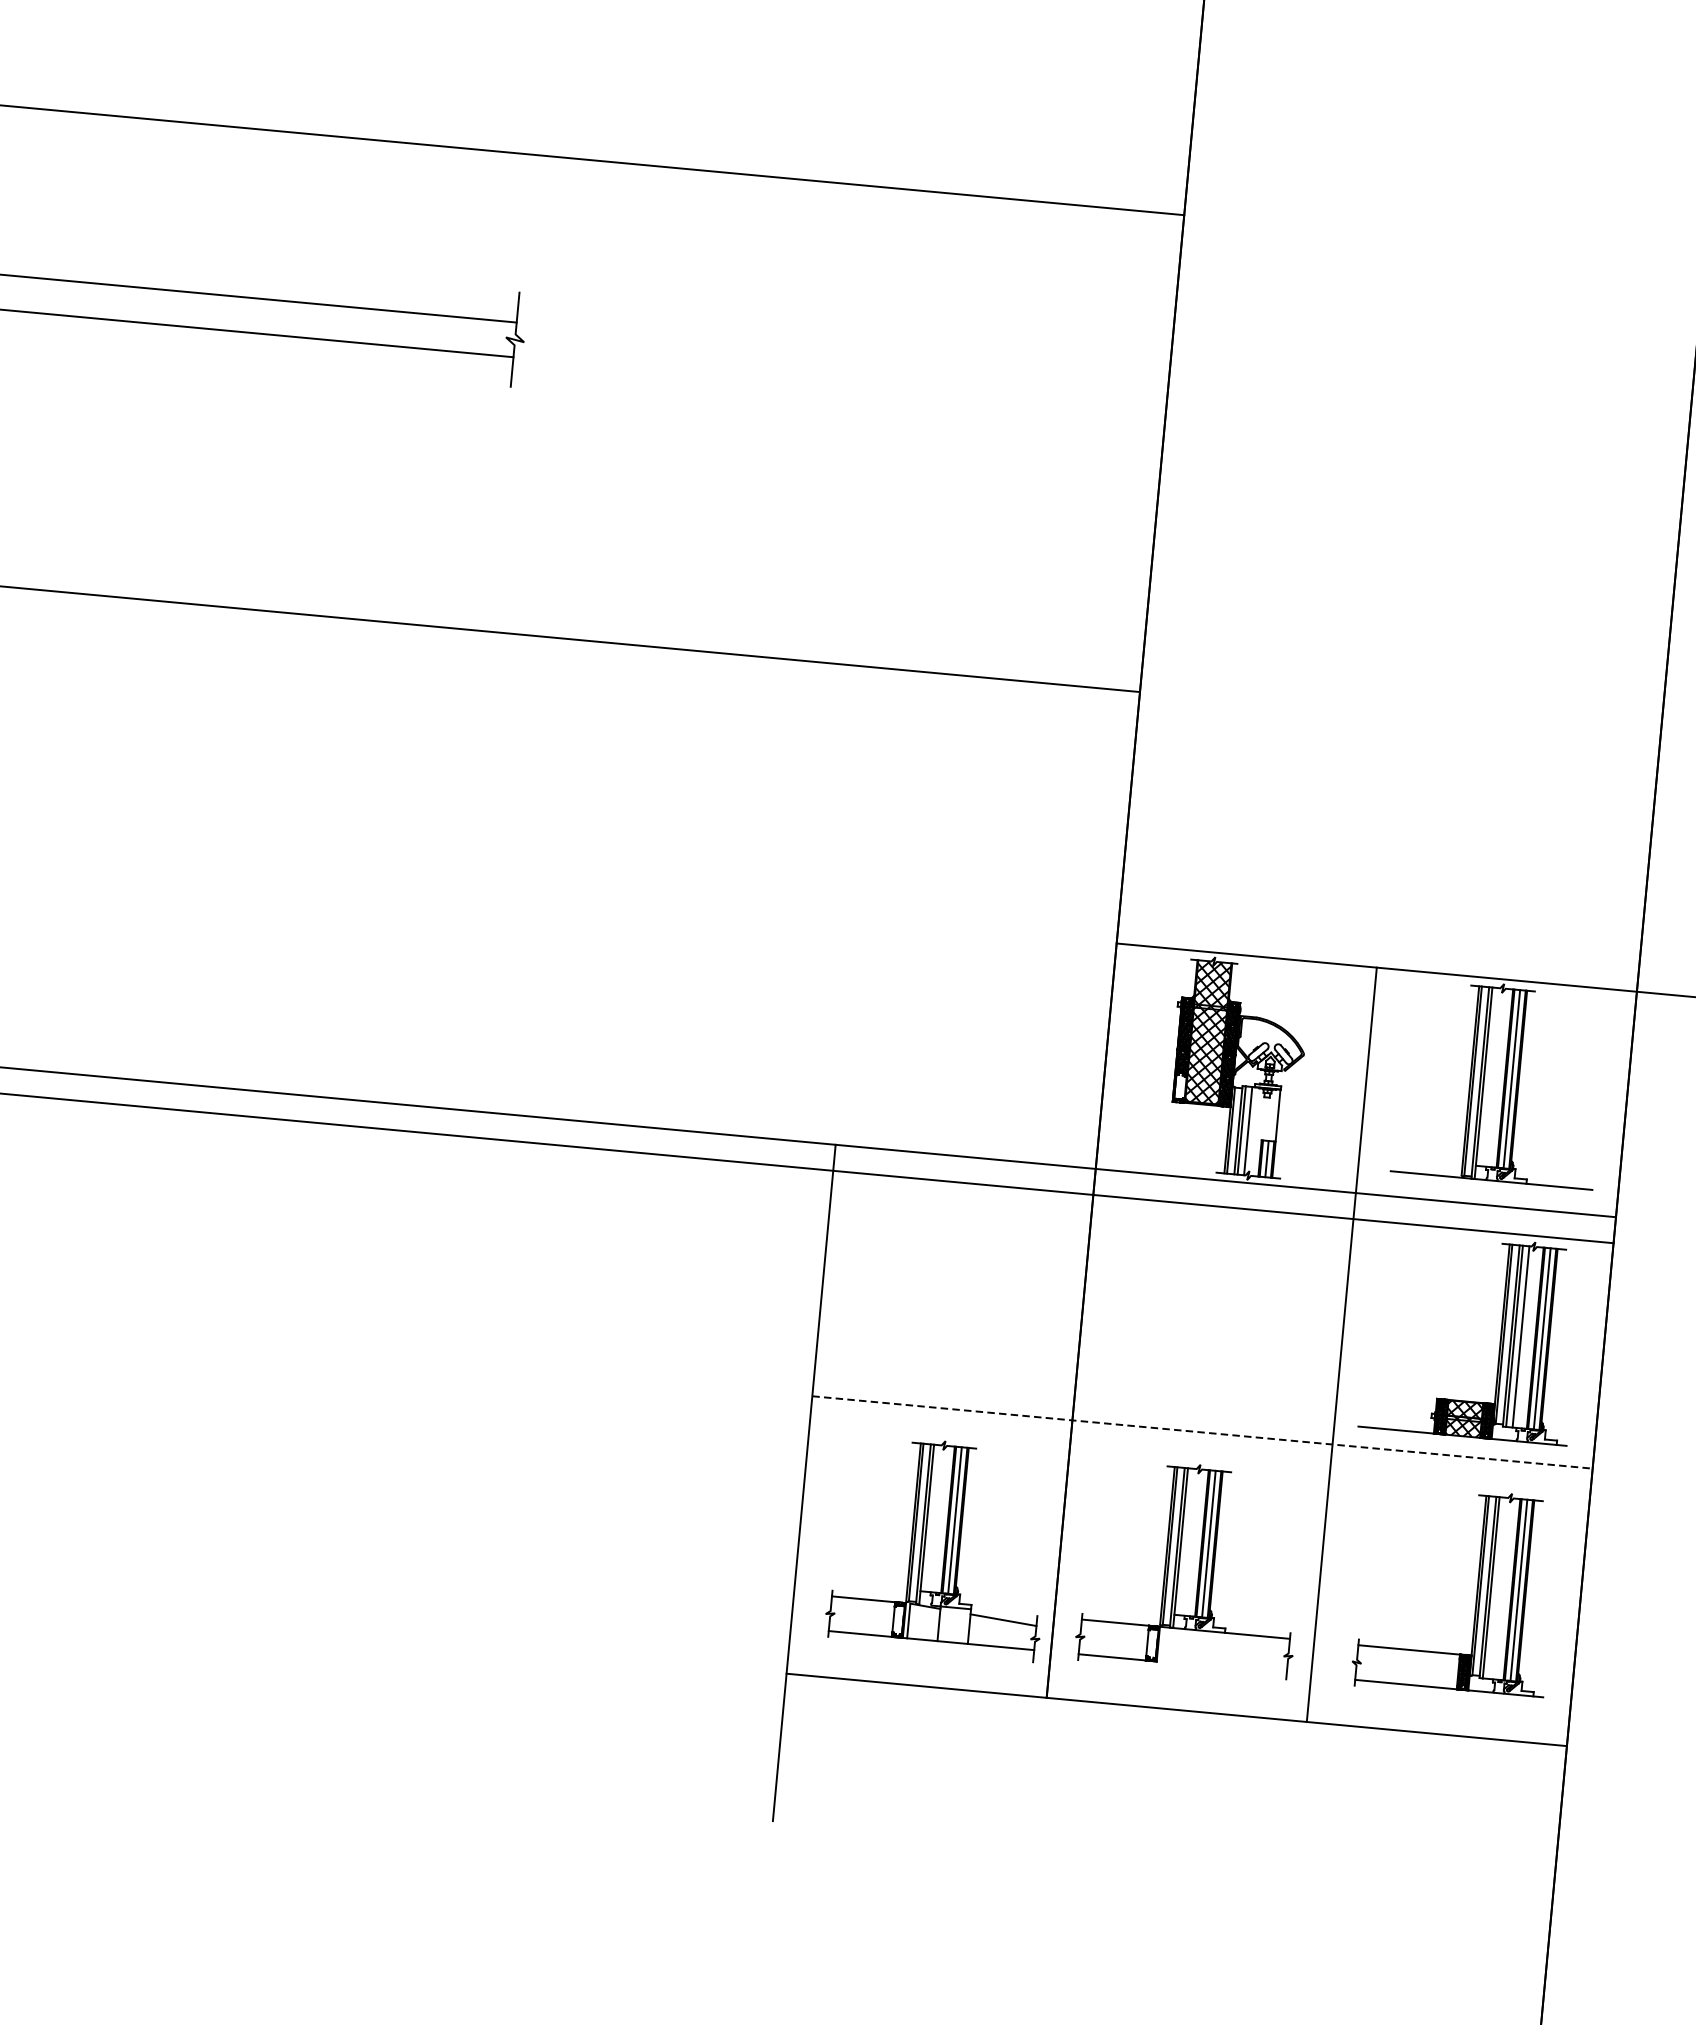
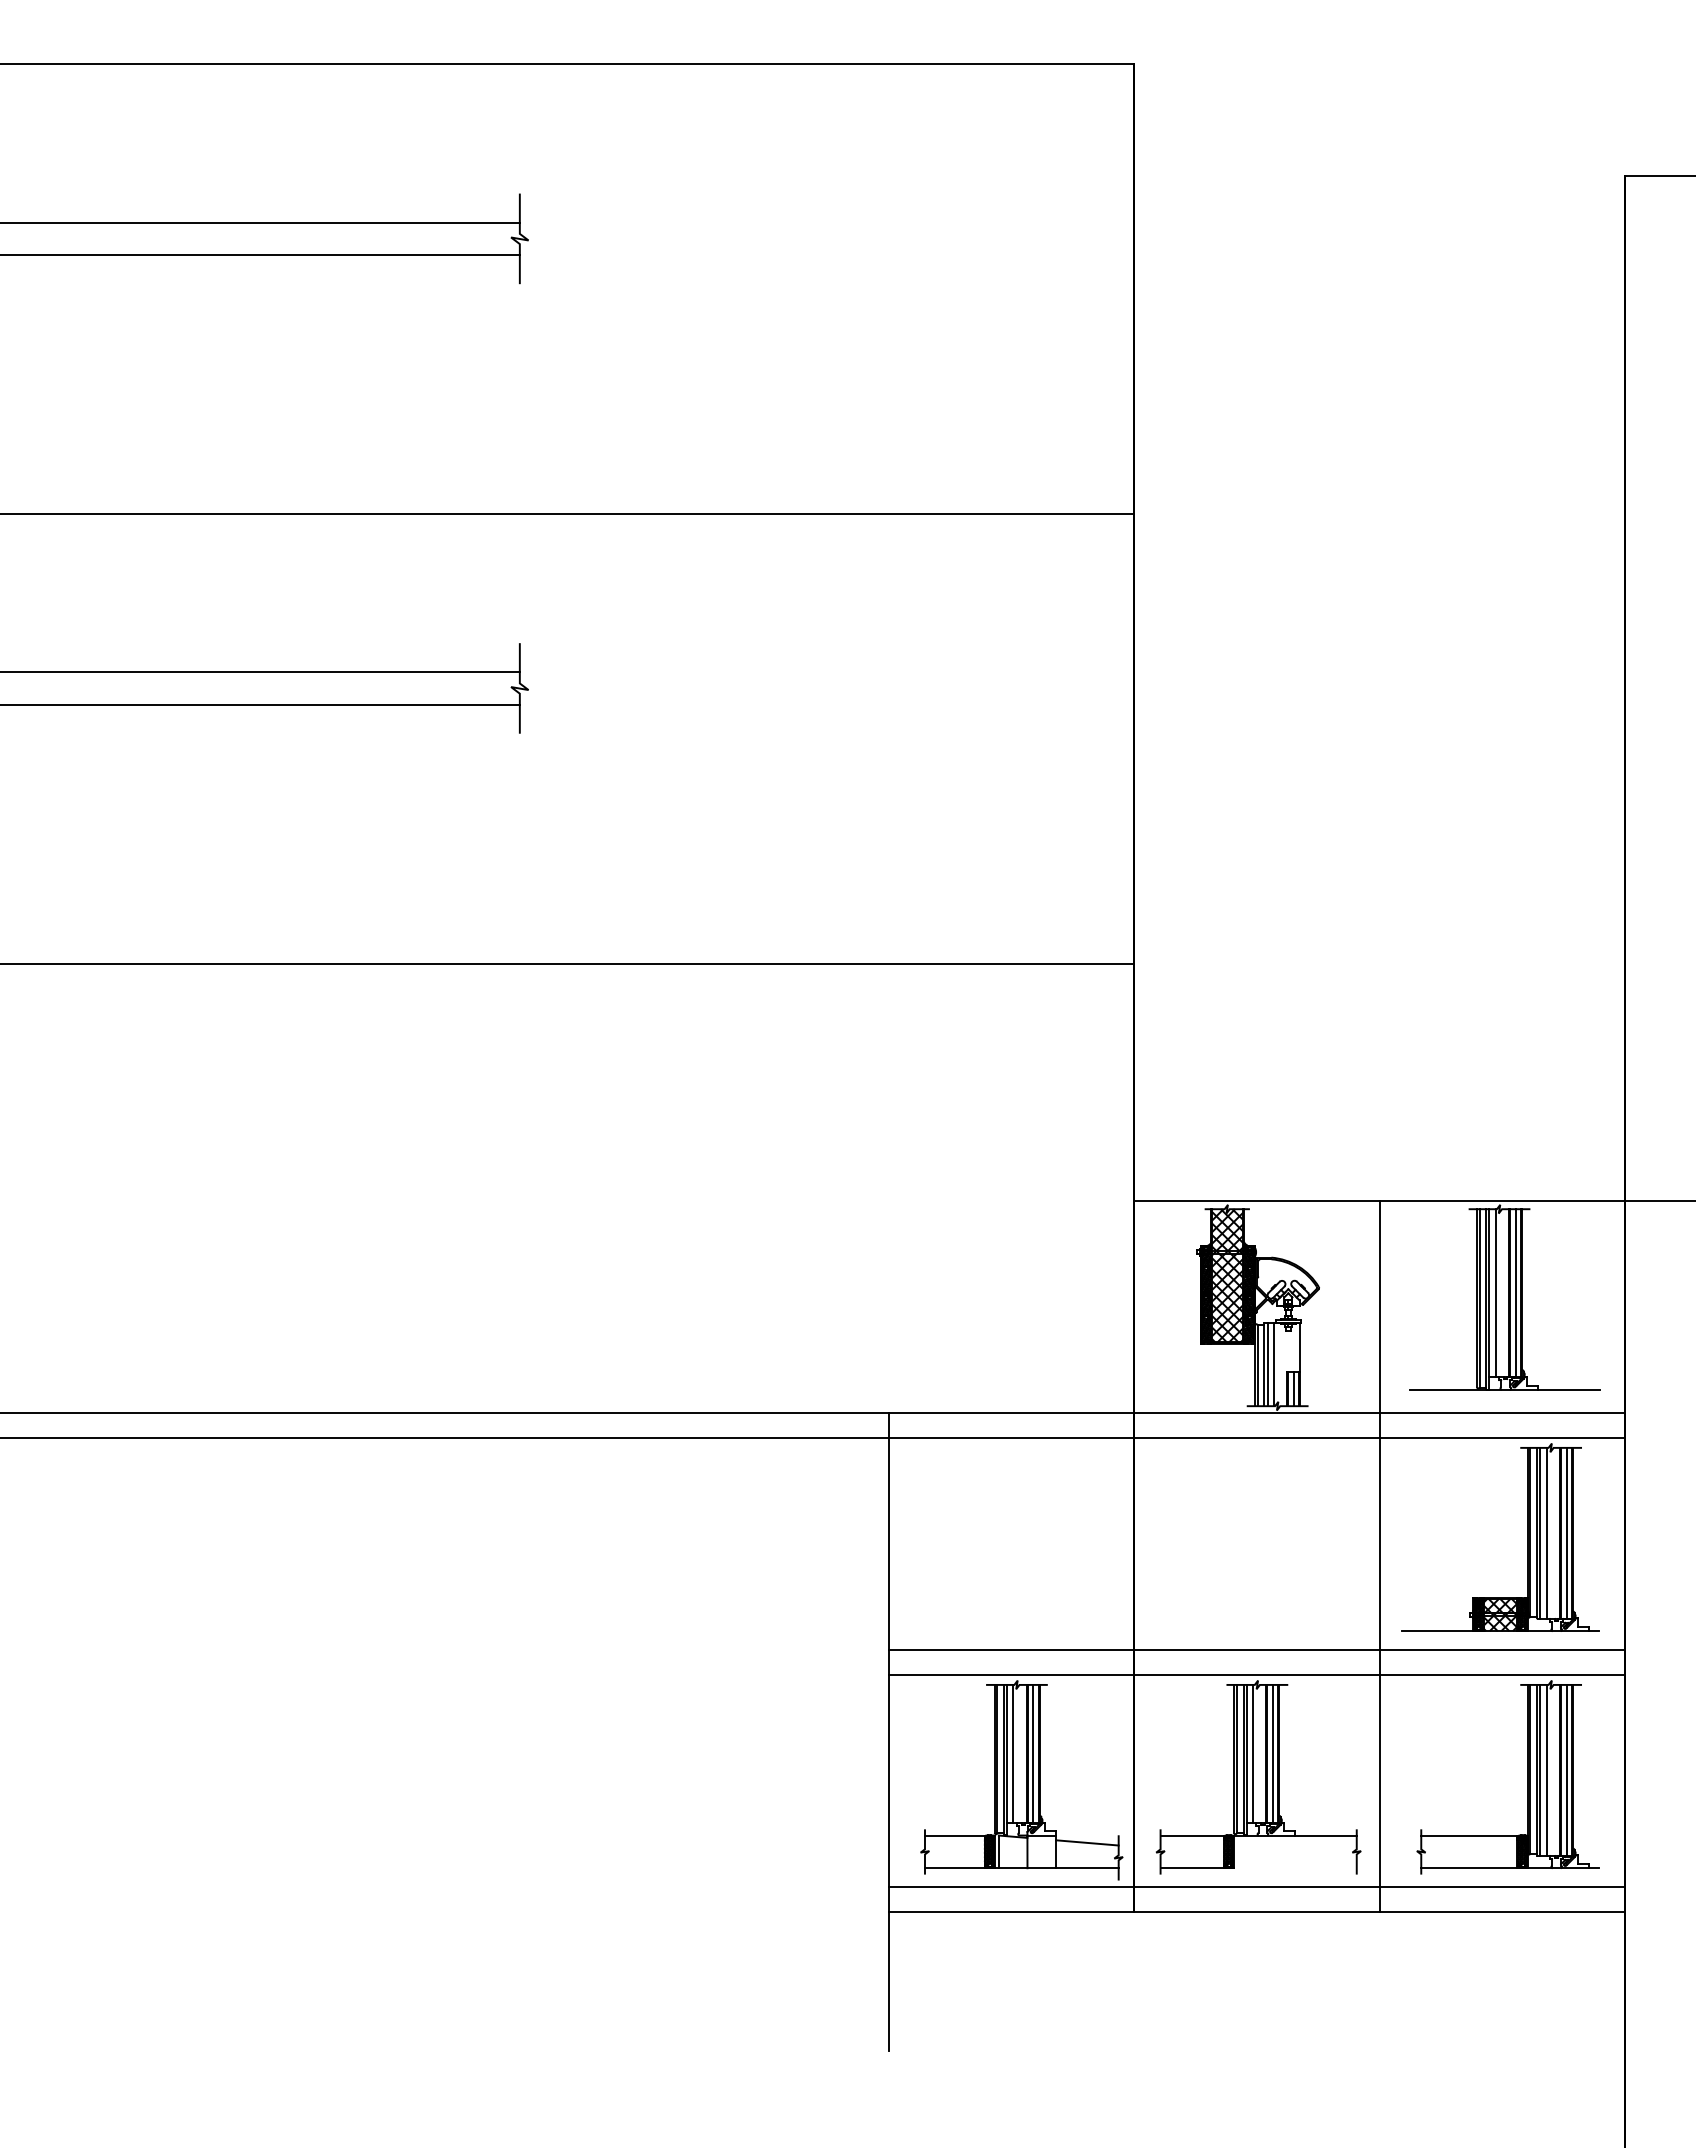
line: (1490, 1077) -> (1495, 1293), added
hatch: (1179, 1087) -> (1205, 1329), added
line: (1202, 1432) -> (1257, 1650), dashed -> solid
line: (1199, 1458) -> (1256, 1674), added
line: (933, 1518) -> (1013, 1753), added
line: (1187, 1541) -> (1252, 1753), added
line: (1497, 1587) -> (1546, 1769), added
hatch: (897, 1619) -> (988, 1851), added
hatch: (1152, 1643) -> (1228, 1851), added
line: (1178, 1684) -> (1256, 1887), added

